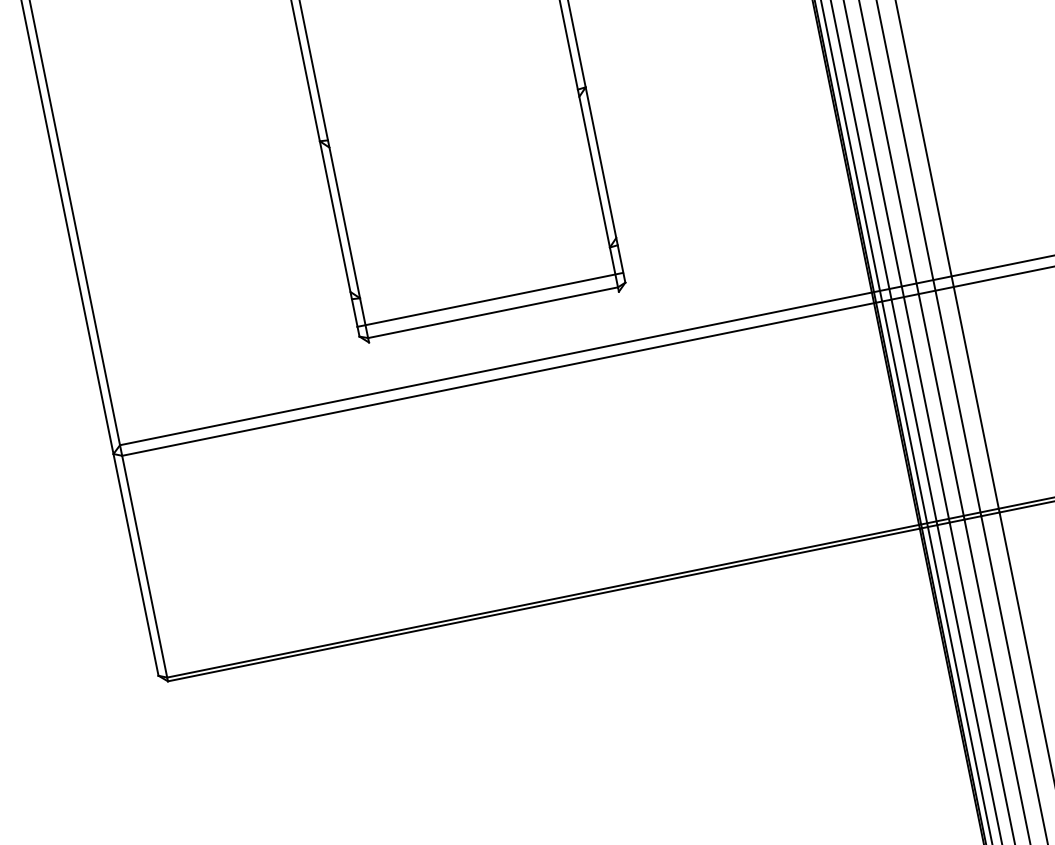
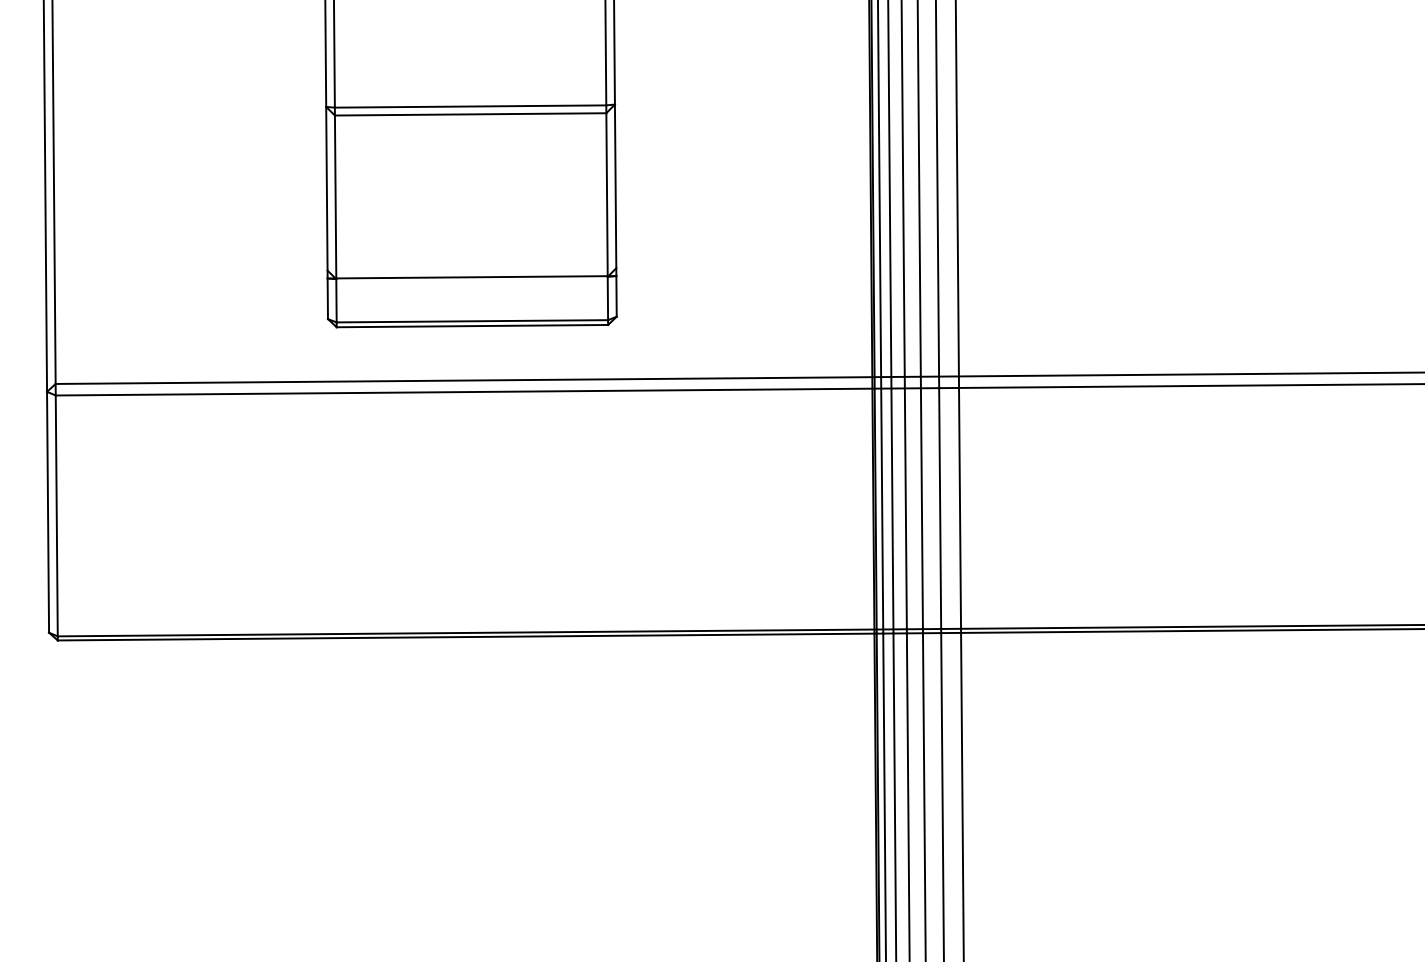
line: (452, 114) -> (470, 106), added
line: (454, 122) -> (470, 114), added
line: (489, 300) -> (471, 277), moved
line: (493, 316) -> (472, 325), added

